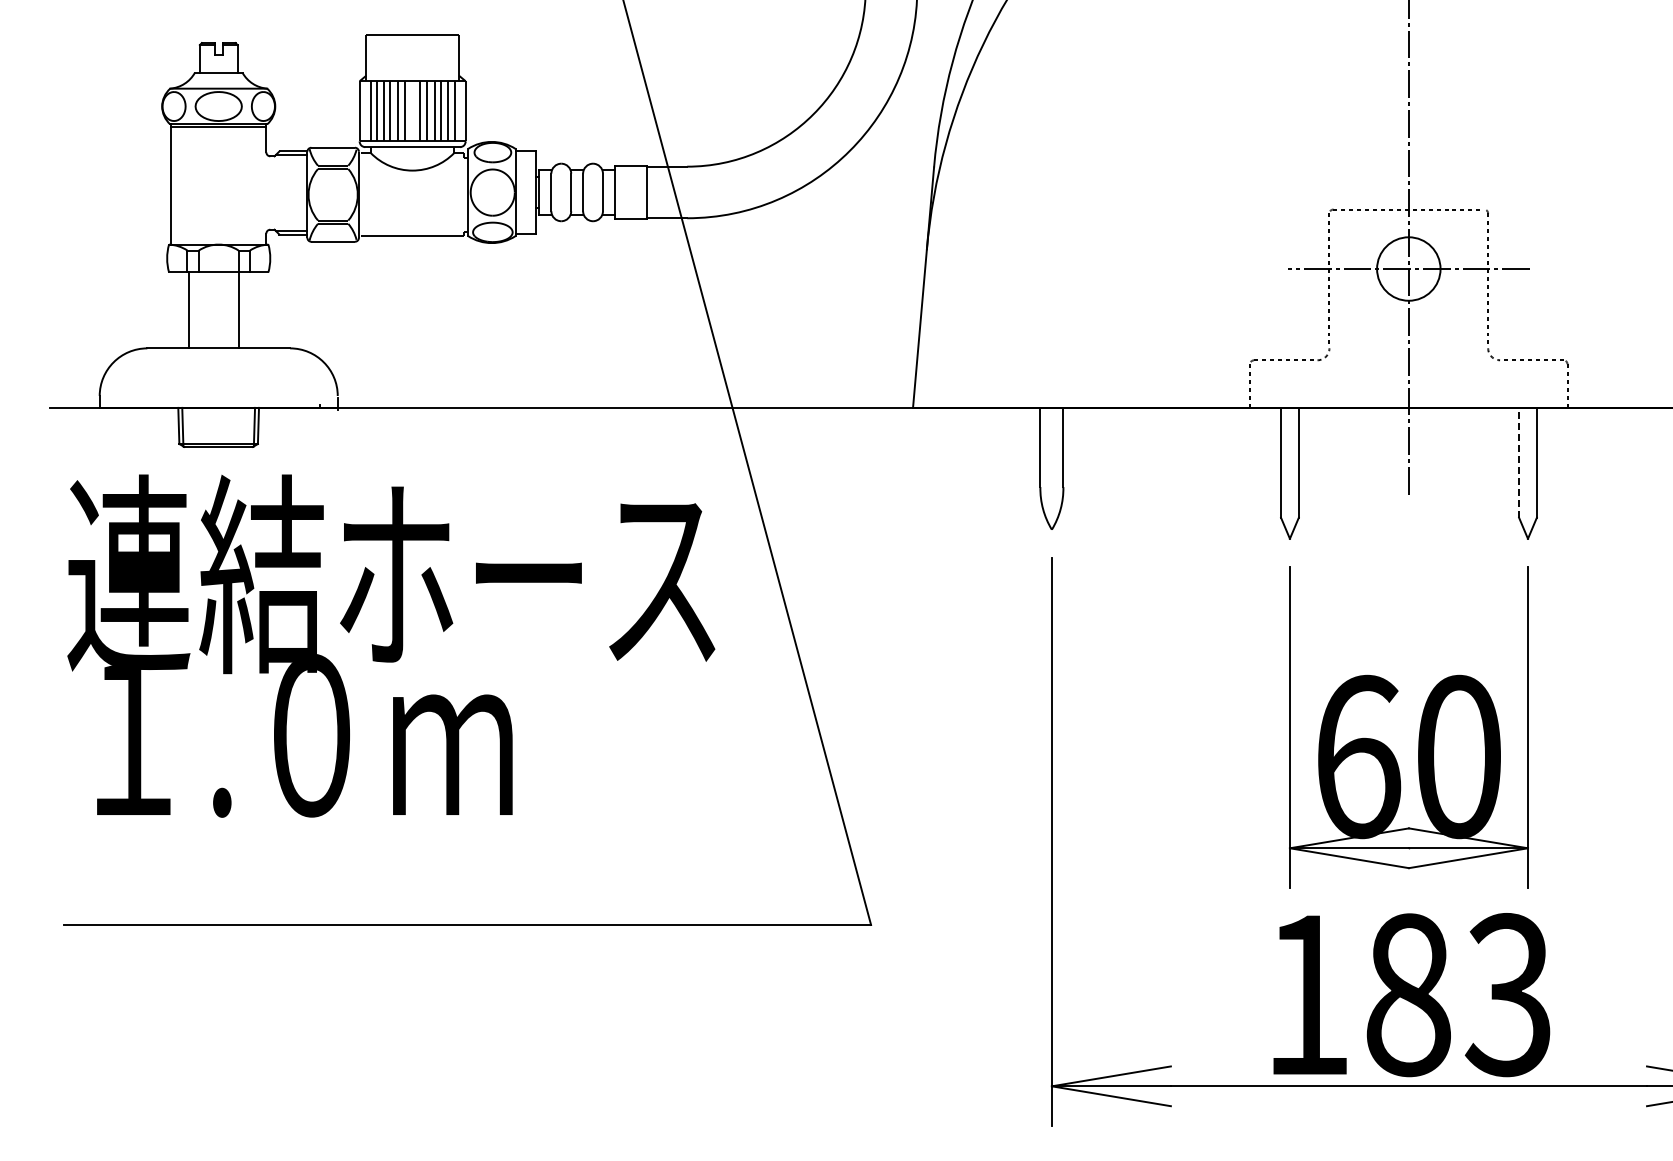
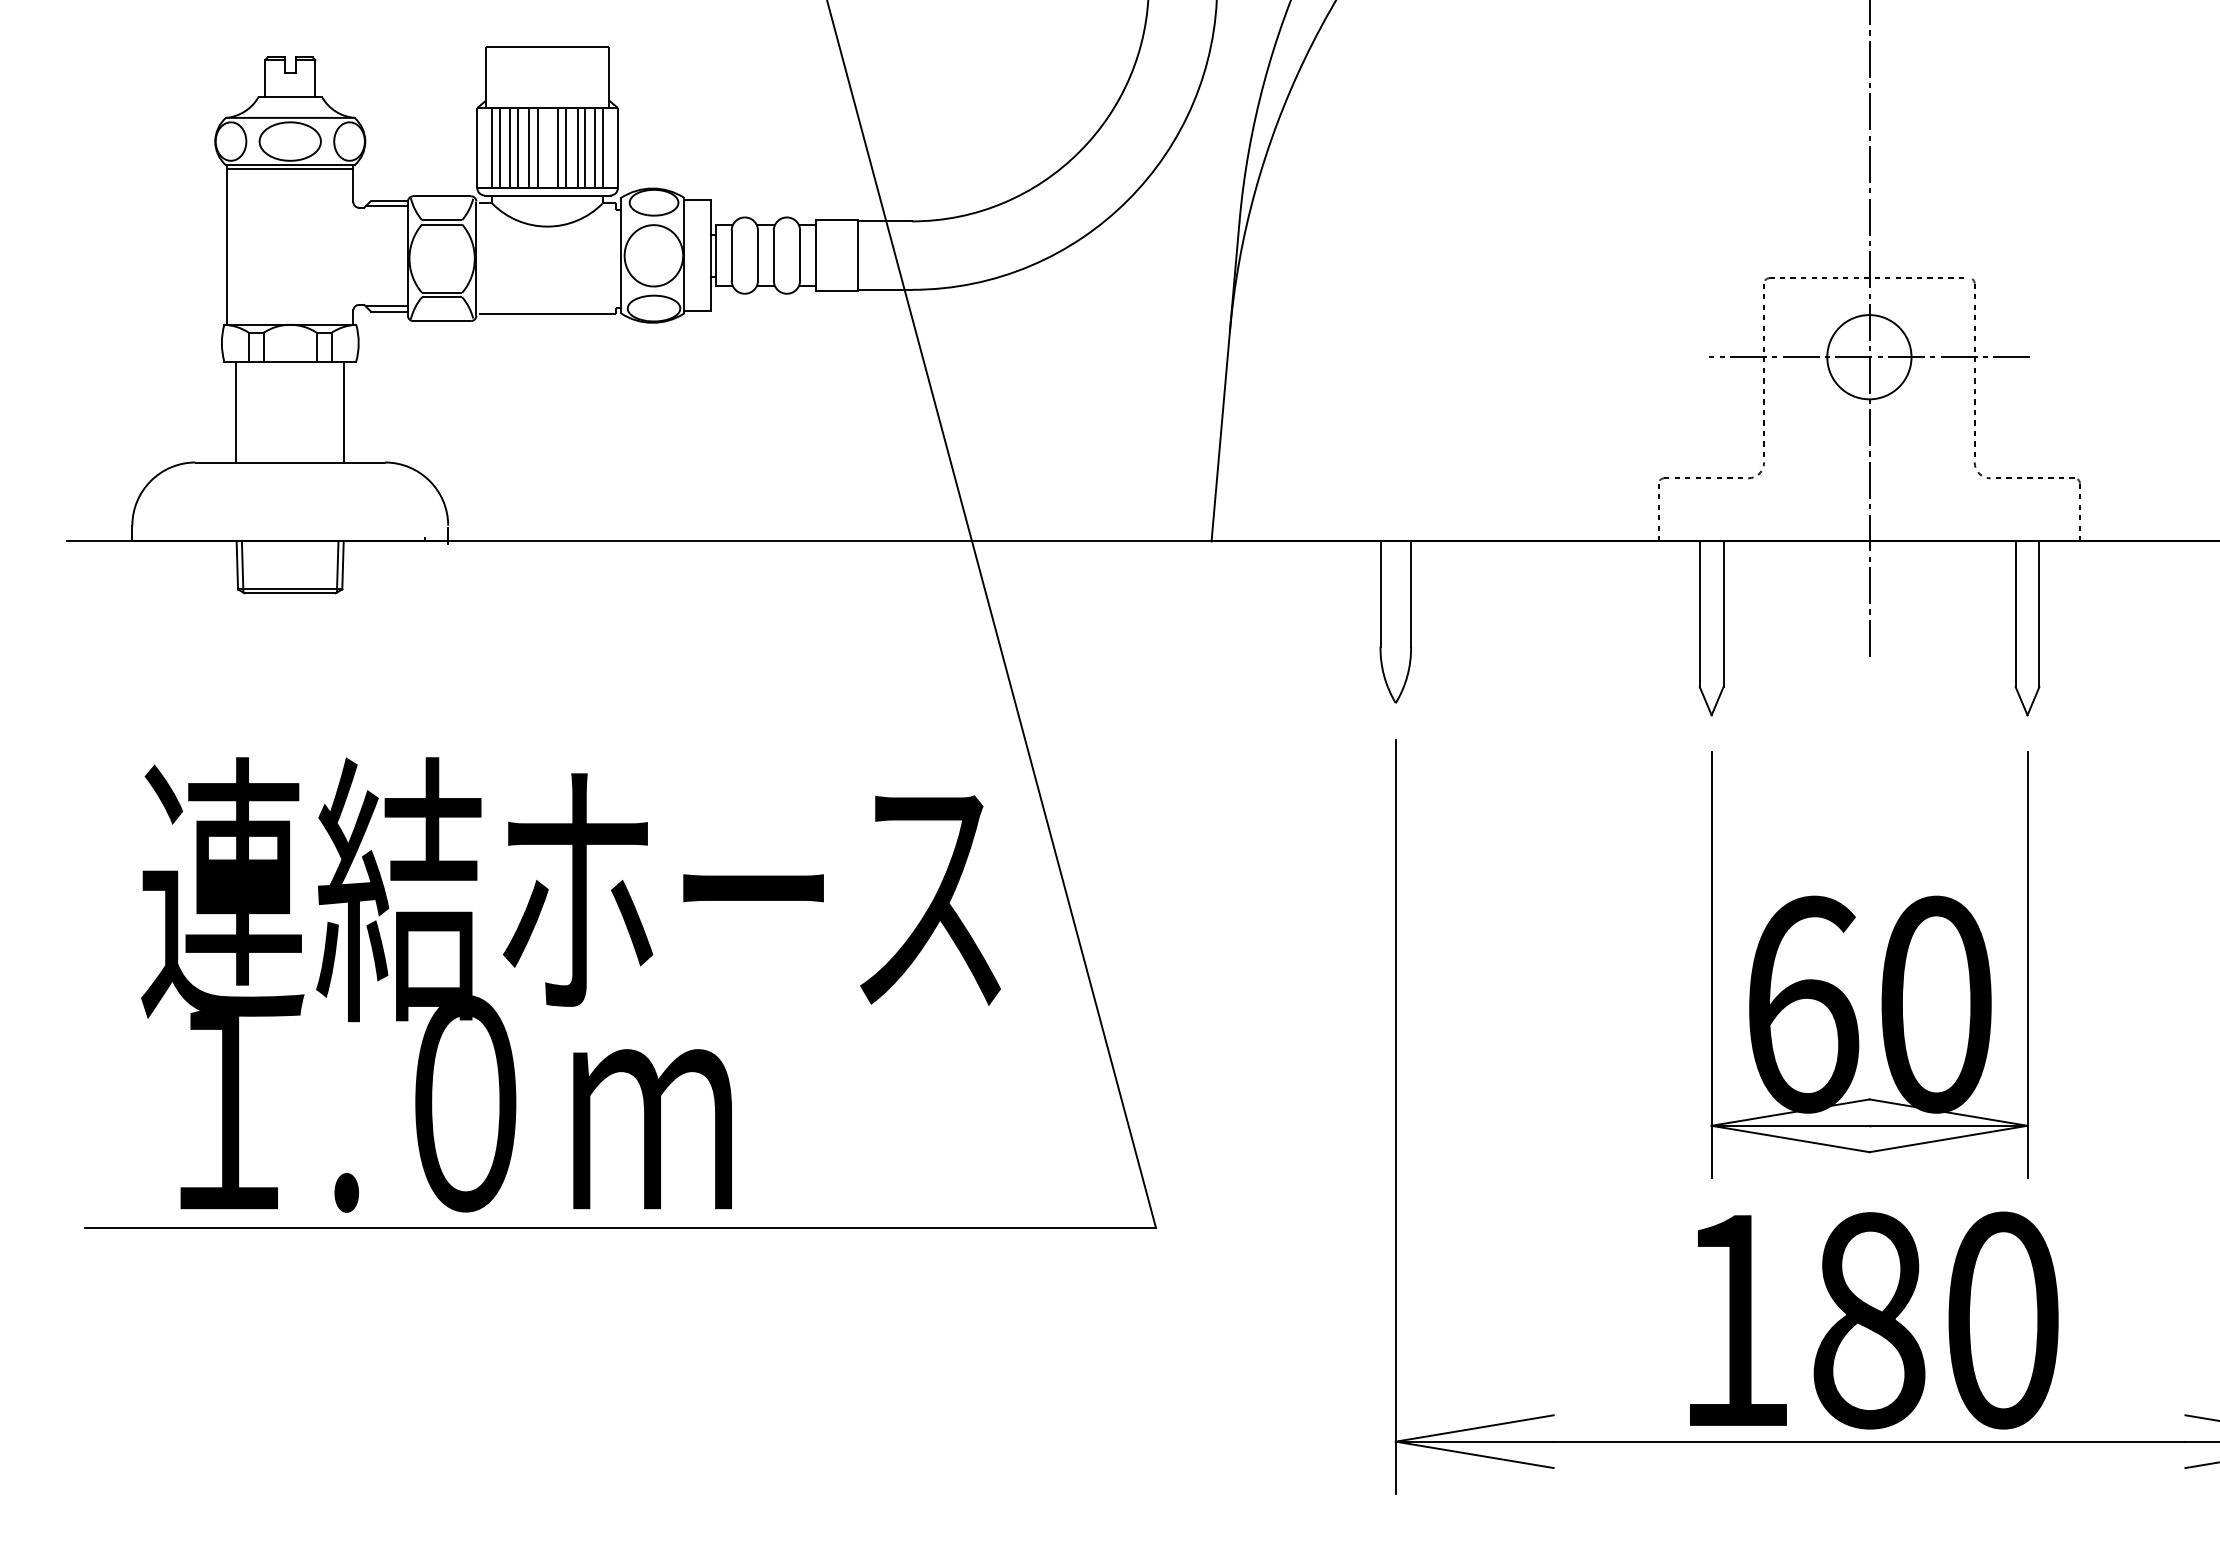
line: (189, 310) -> (344, 412), moved
line: (239, 310) -> (236, 412), moved
line: (1519, 462) -> (2016, 613), dashed -> solid
text: (391, 645) -> (571, 984), moved
text: (1507, 995) -> (2000, 1321), 183 -> 180

